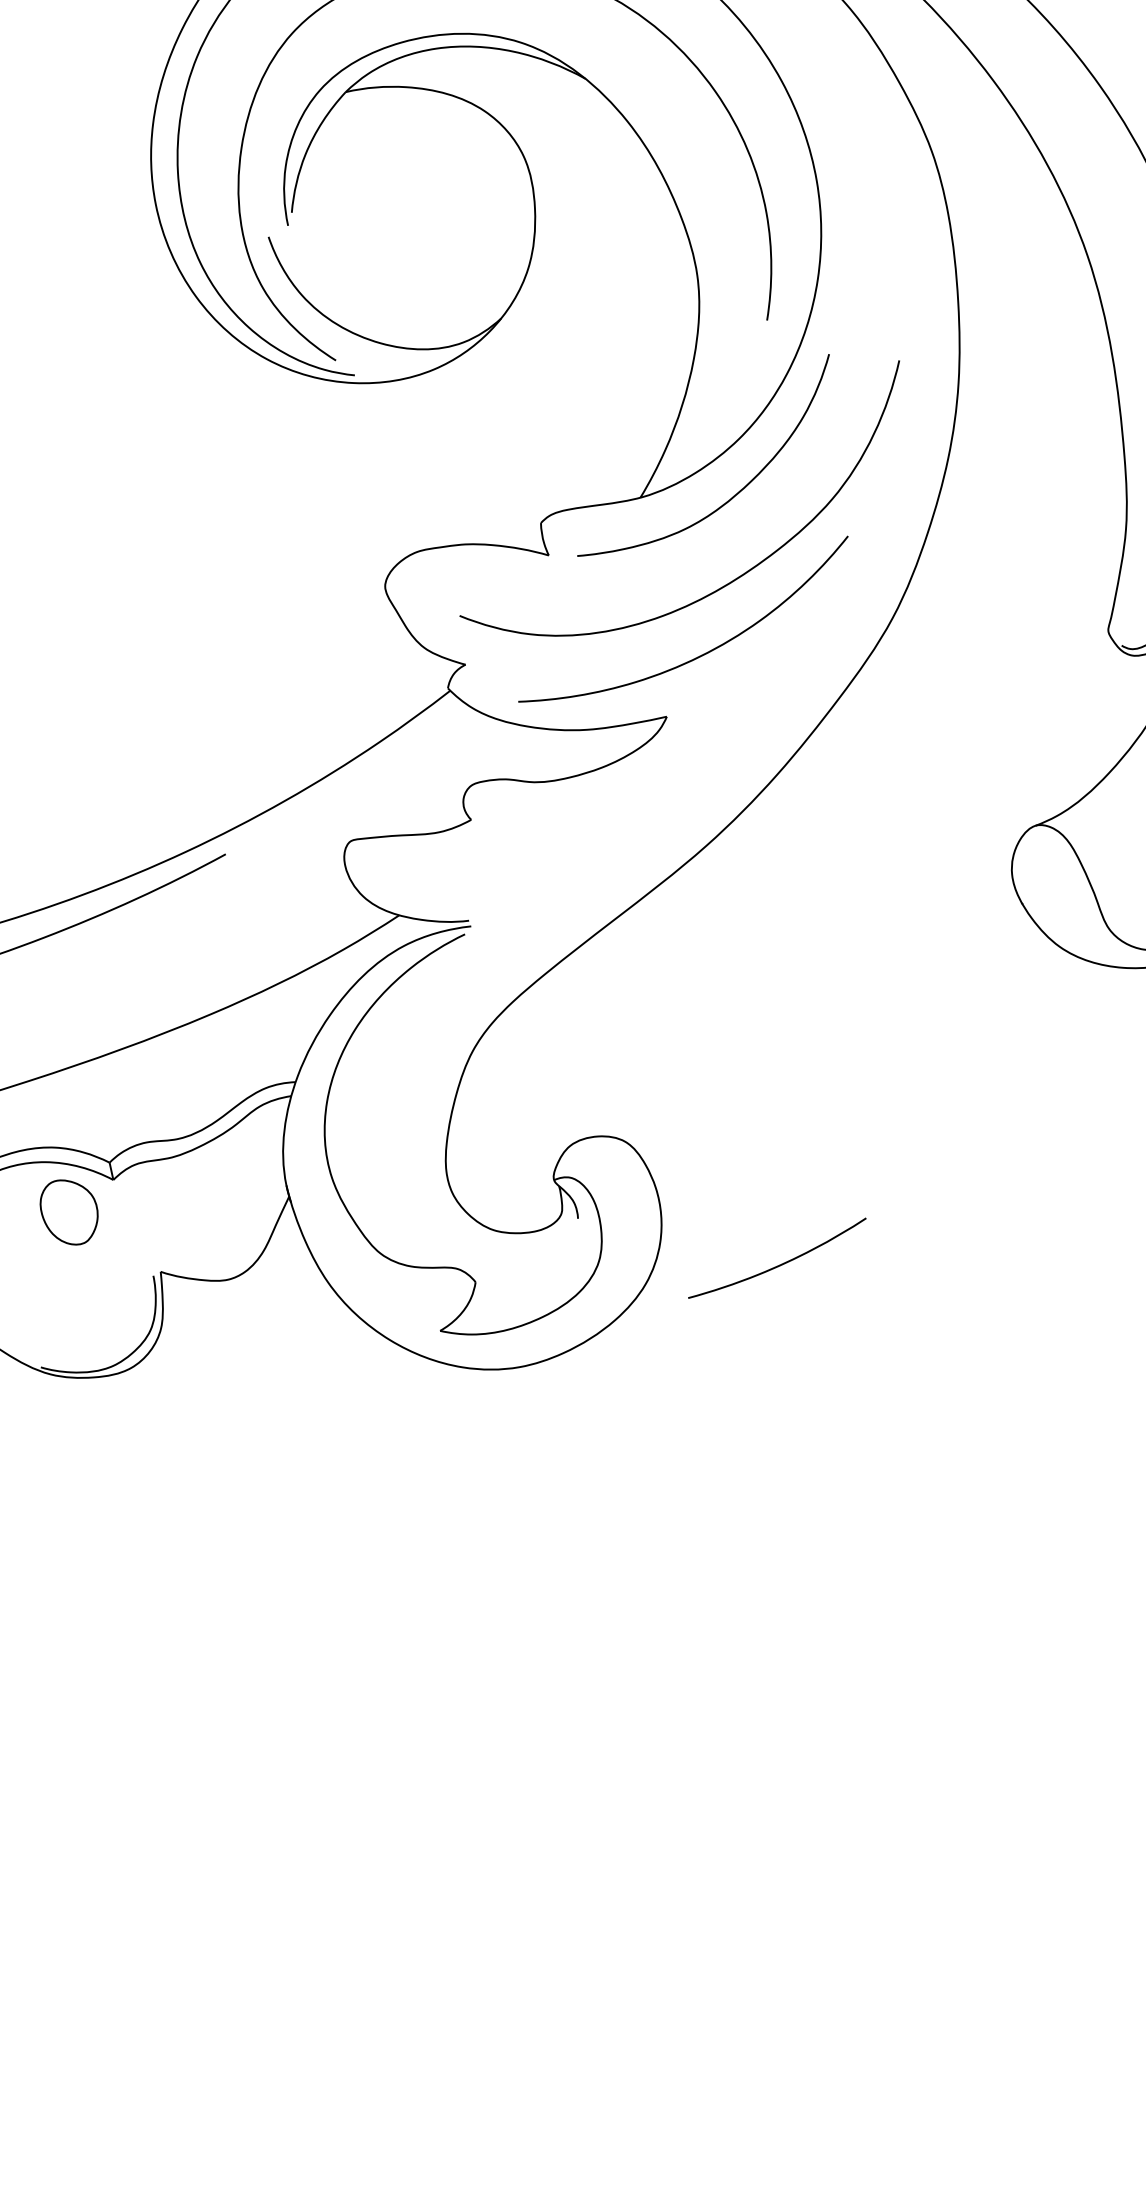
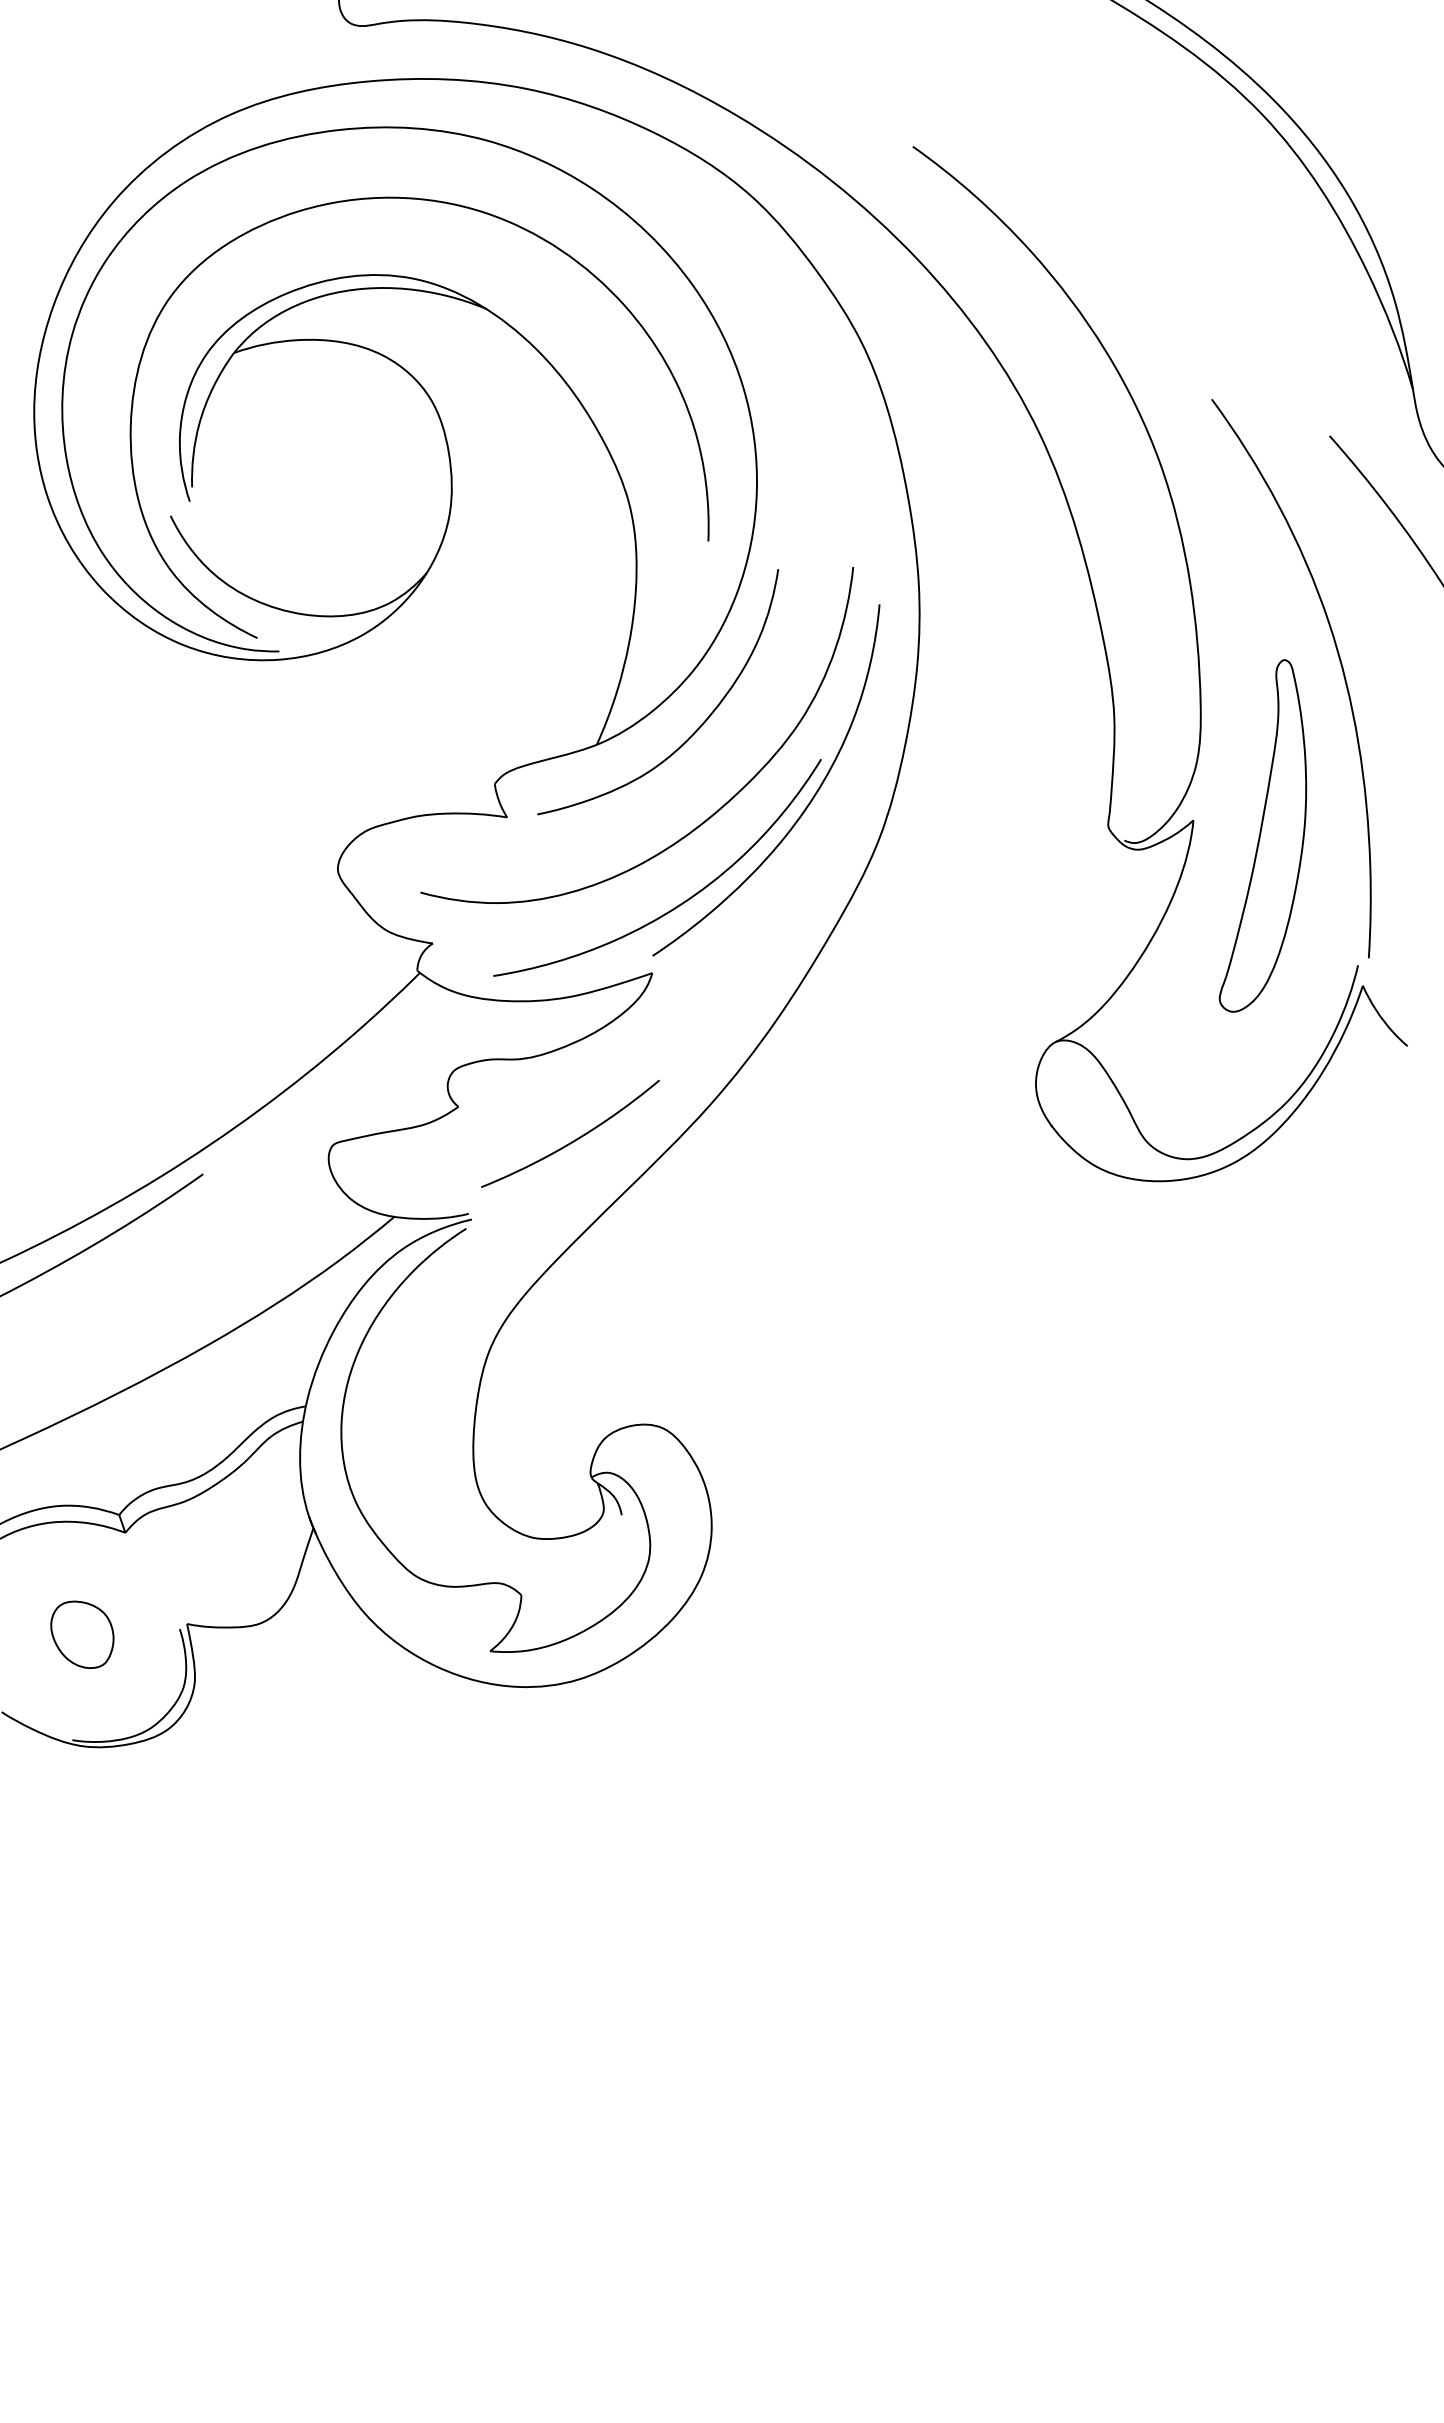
curve: (828, 579) -> (805, 807), added
part: (68, 1212) -> (82, 1634), moved
curve: (780, 1263) -> (574, 1139), moved

